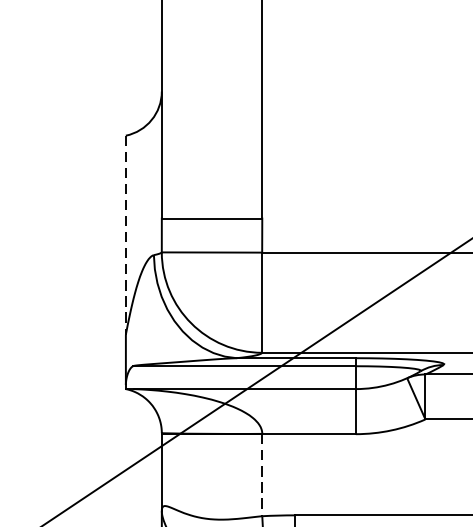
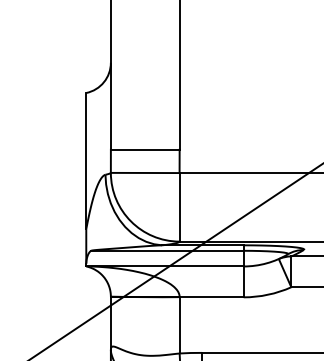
line: (126, 235) -> (86, 161), dashed -> solid
line: (262, 475) -> (179, 325), dashed -> solid

